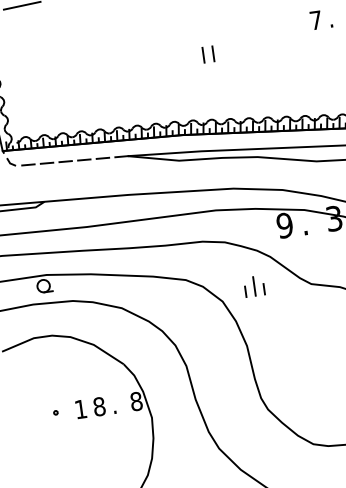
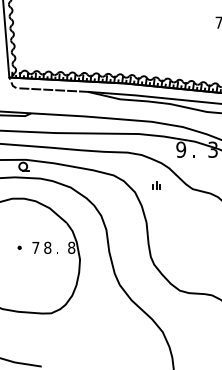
part: (207, 54) -> (147, 34), removed
part: (254, 286) -> (156, 185), size x0.6
text: (80, 408) -> (35, 247), 1 -> 7

